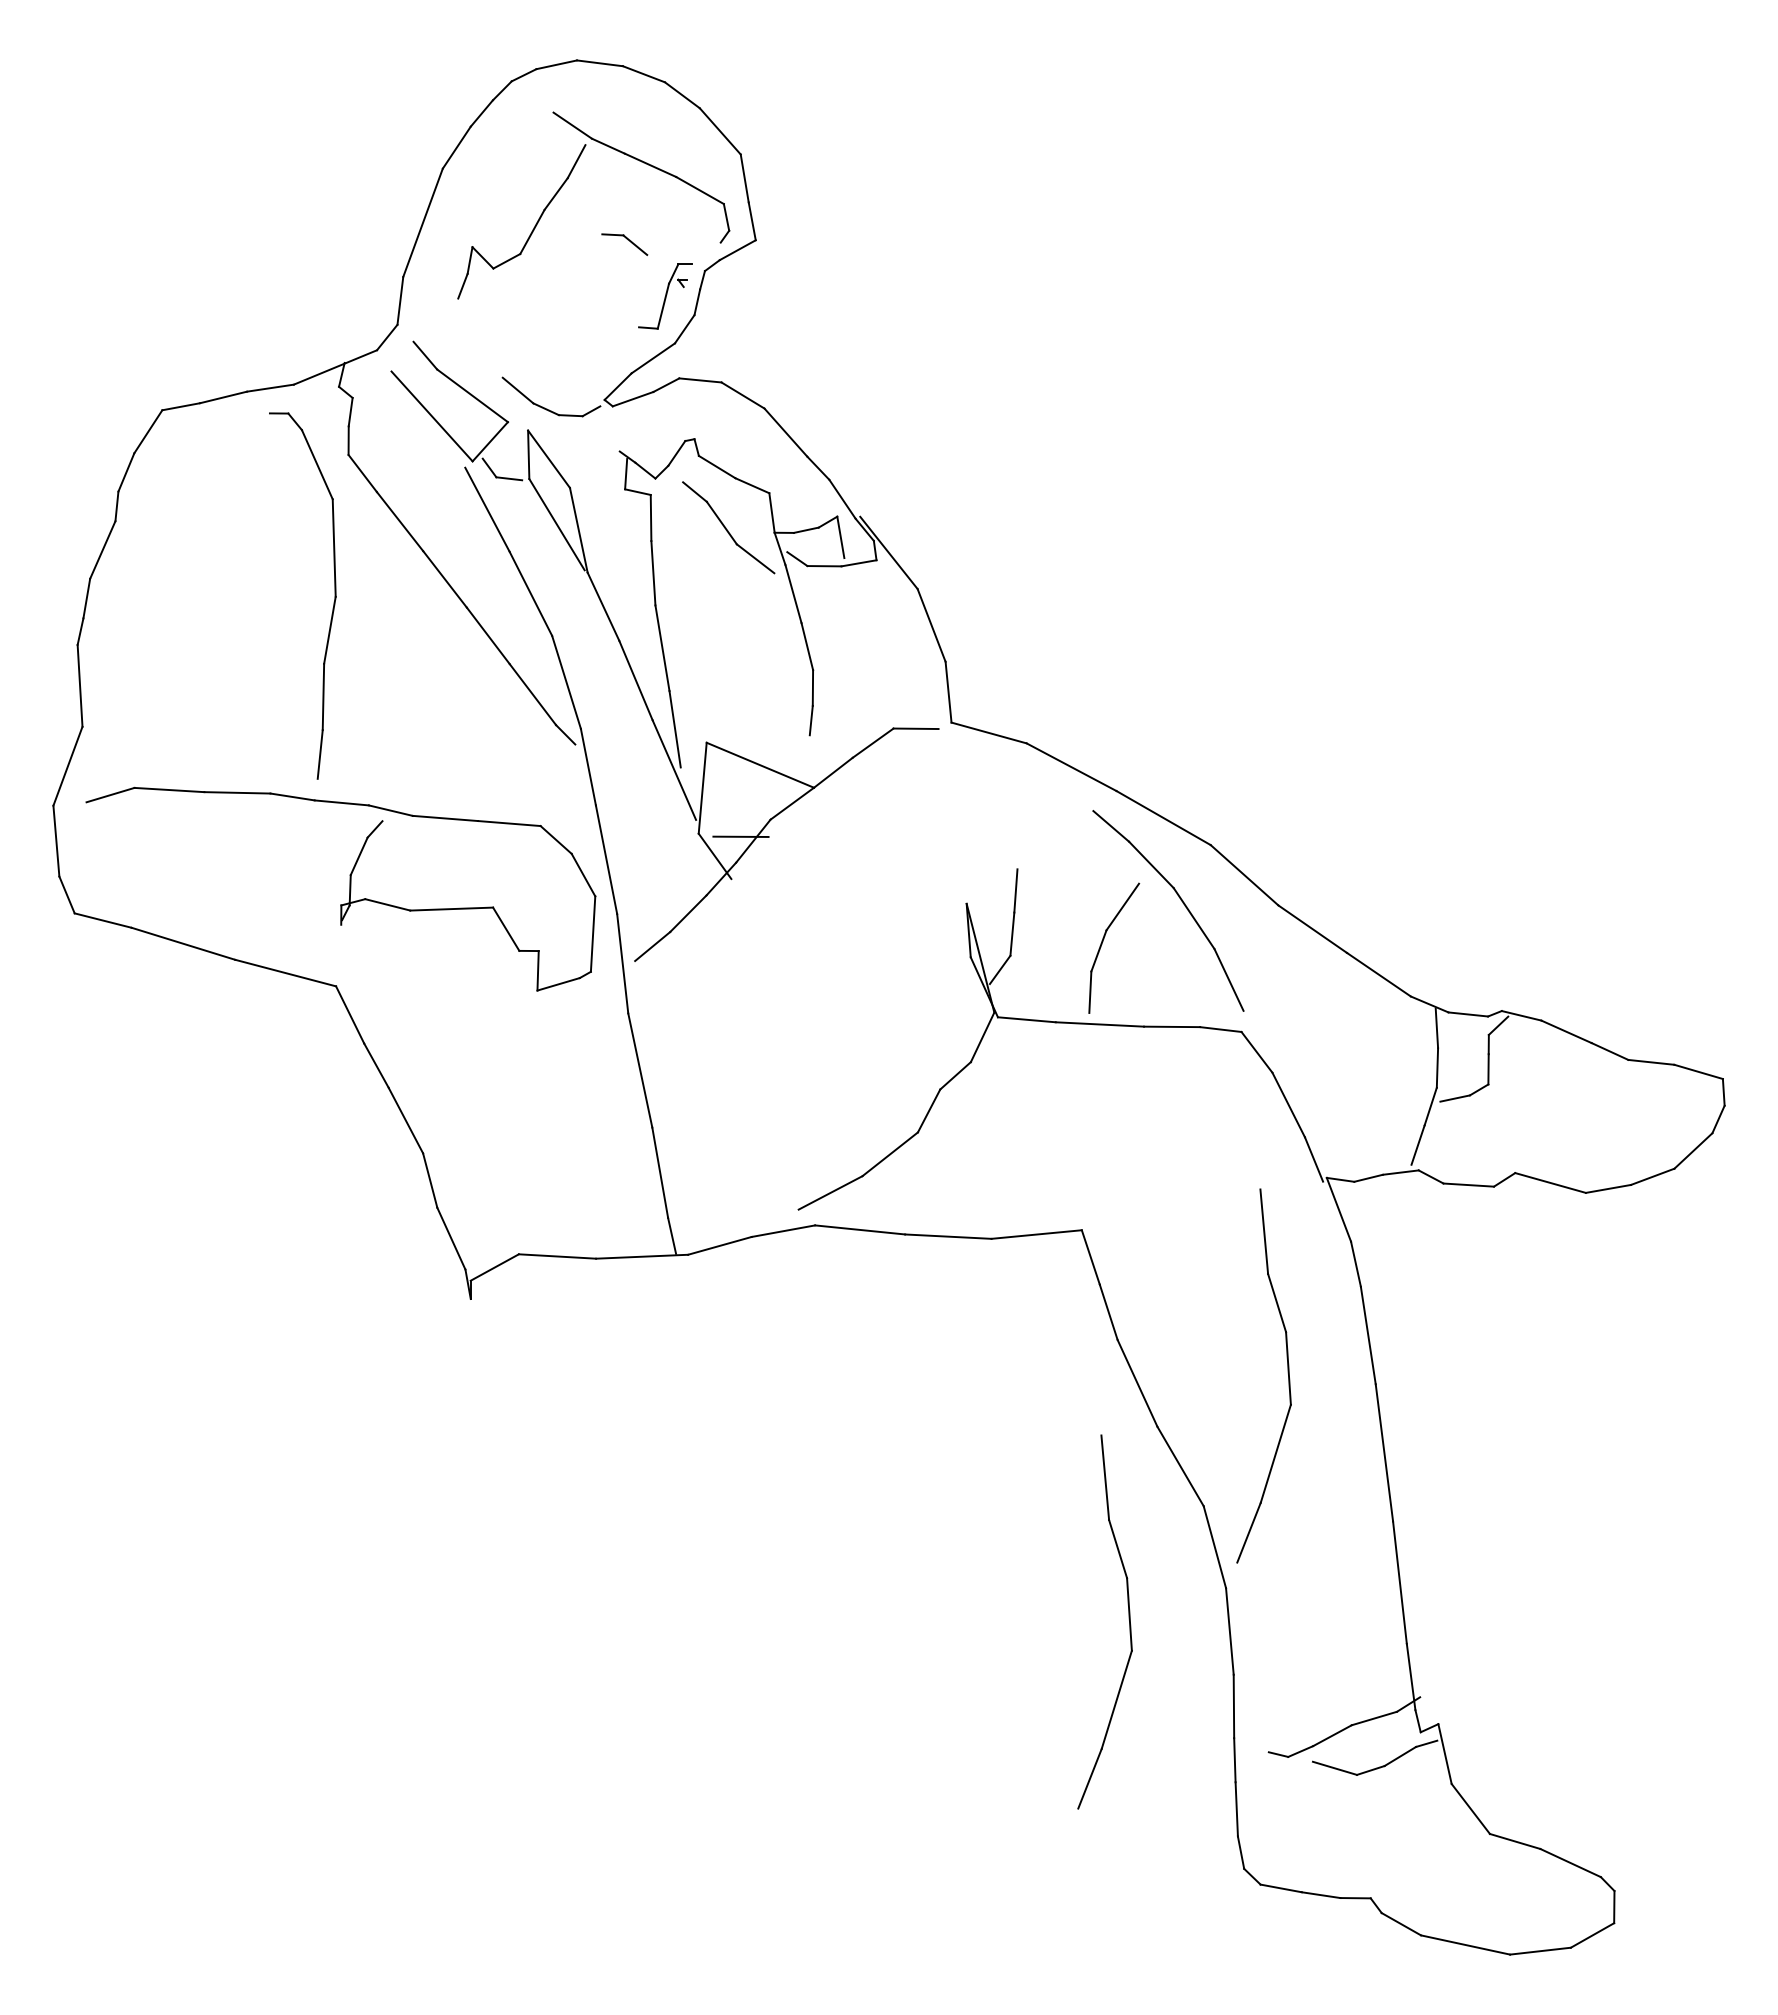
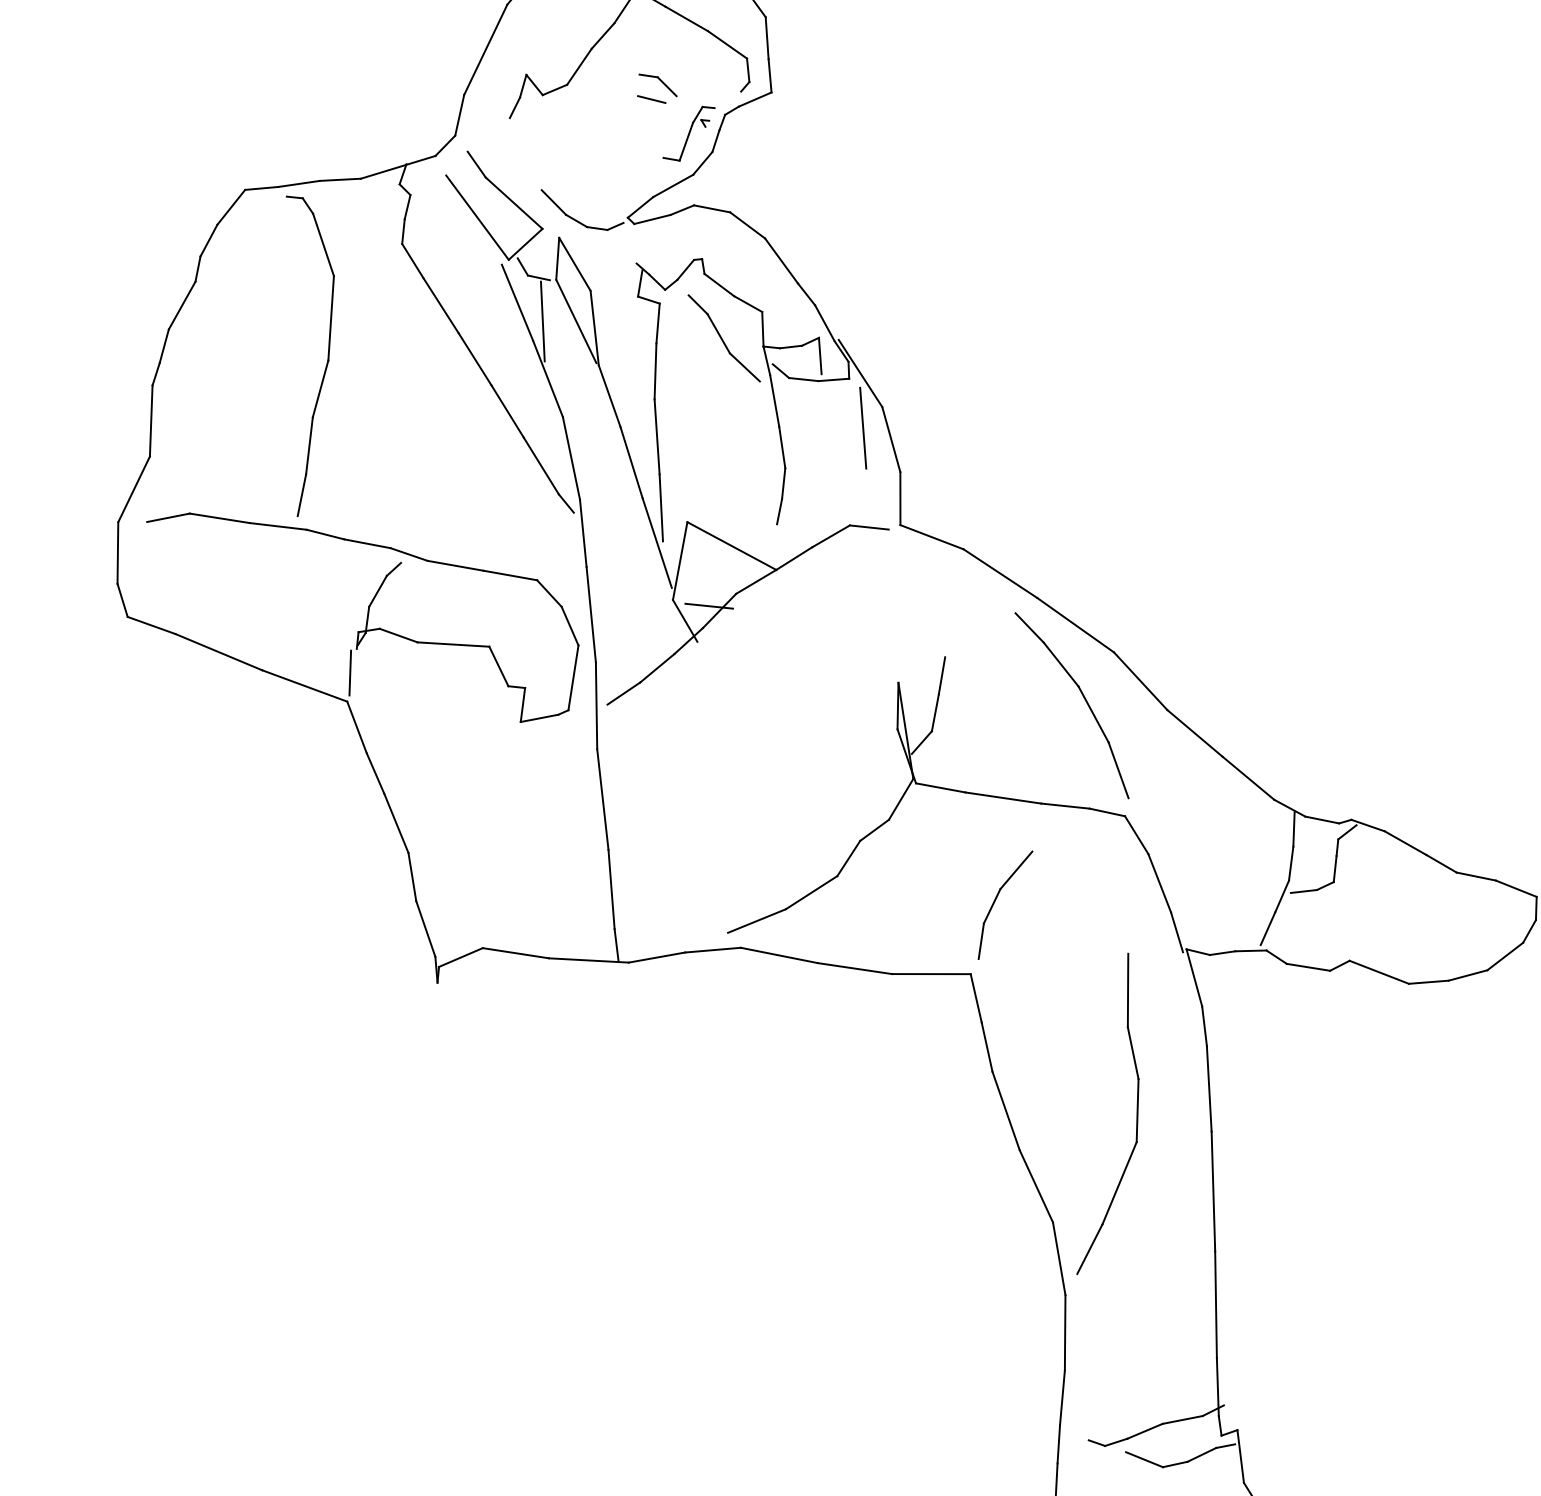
line: (618, 261) -> (651, 99), added
line: (518, 528) -> (542, 321), added
part: (333, 602) -> (326, 365), moved
line: (898, 615) -> (863, 428), added
part: (1102, 944) -> (995, 900), moved
line: (335, 953) -> (349, 673), added
part: (1128, 1619) -> (978, 1314), removed

